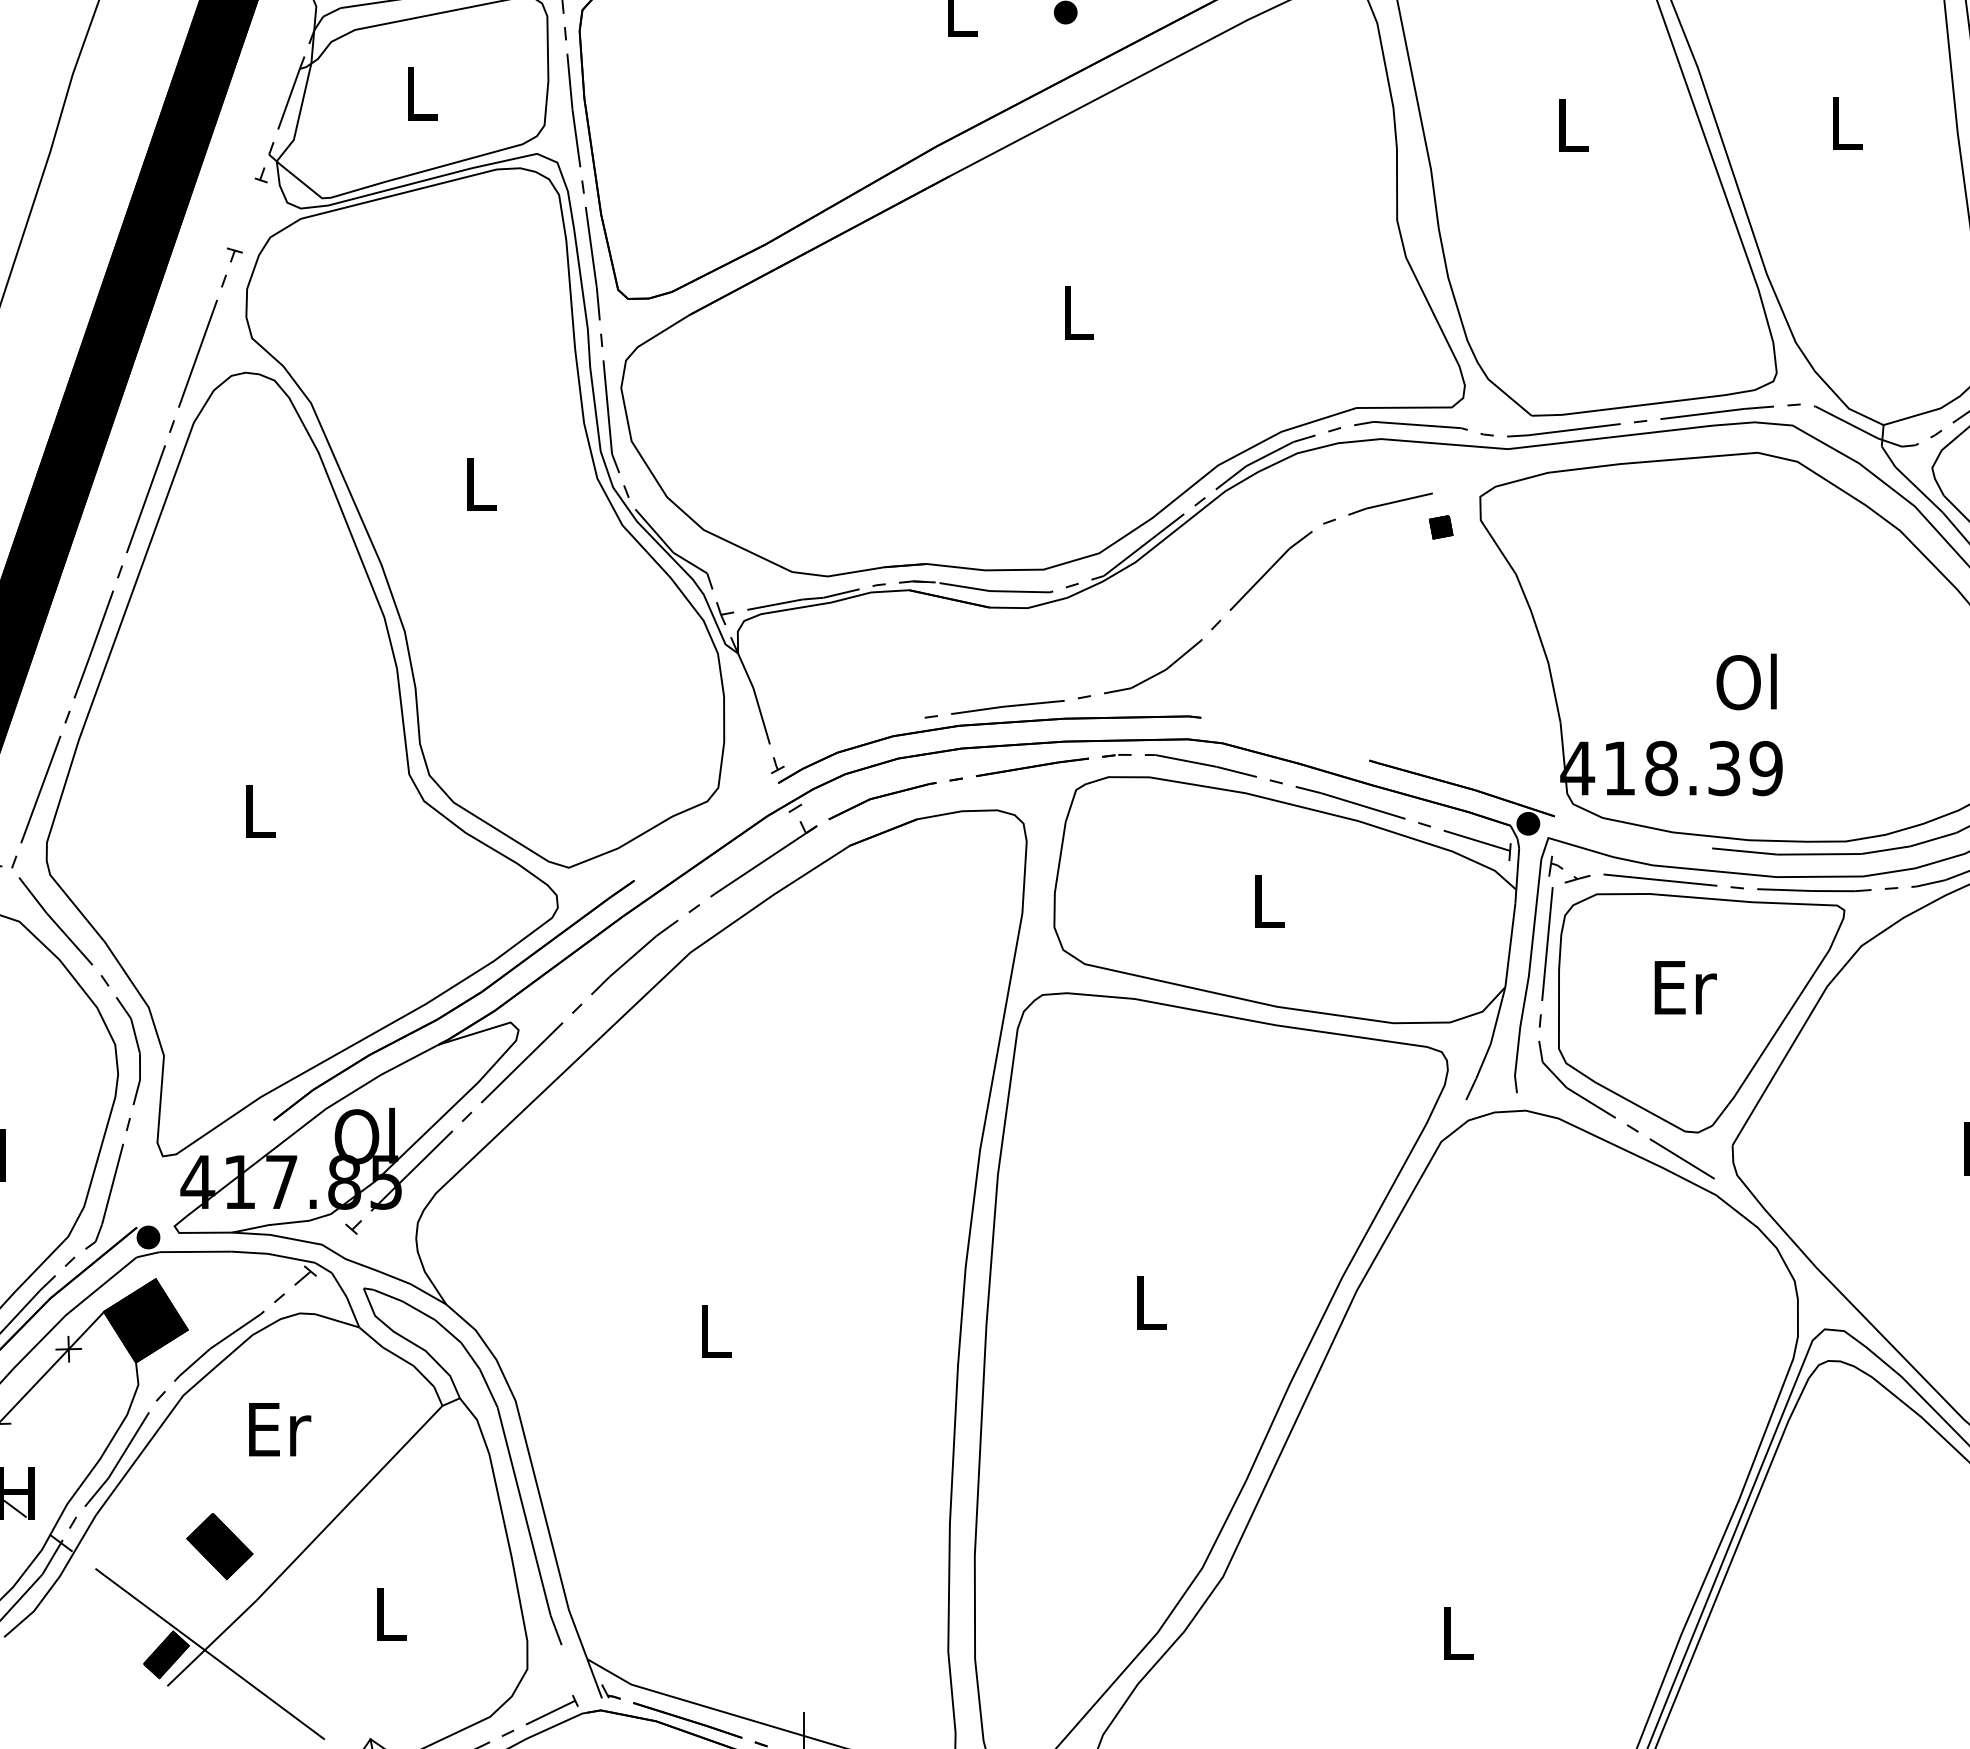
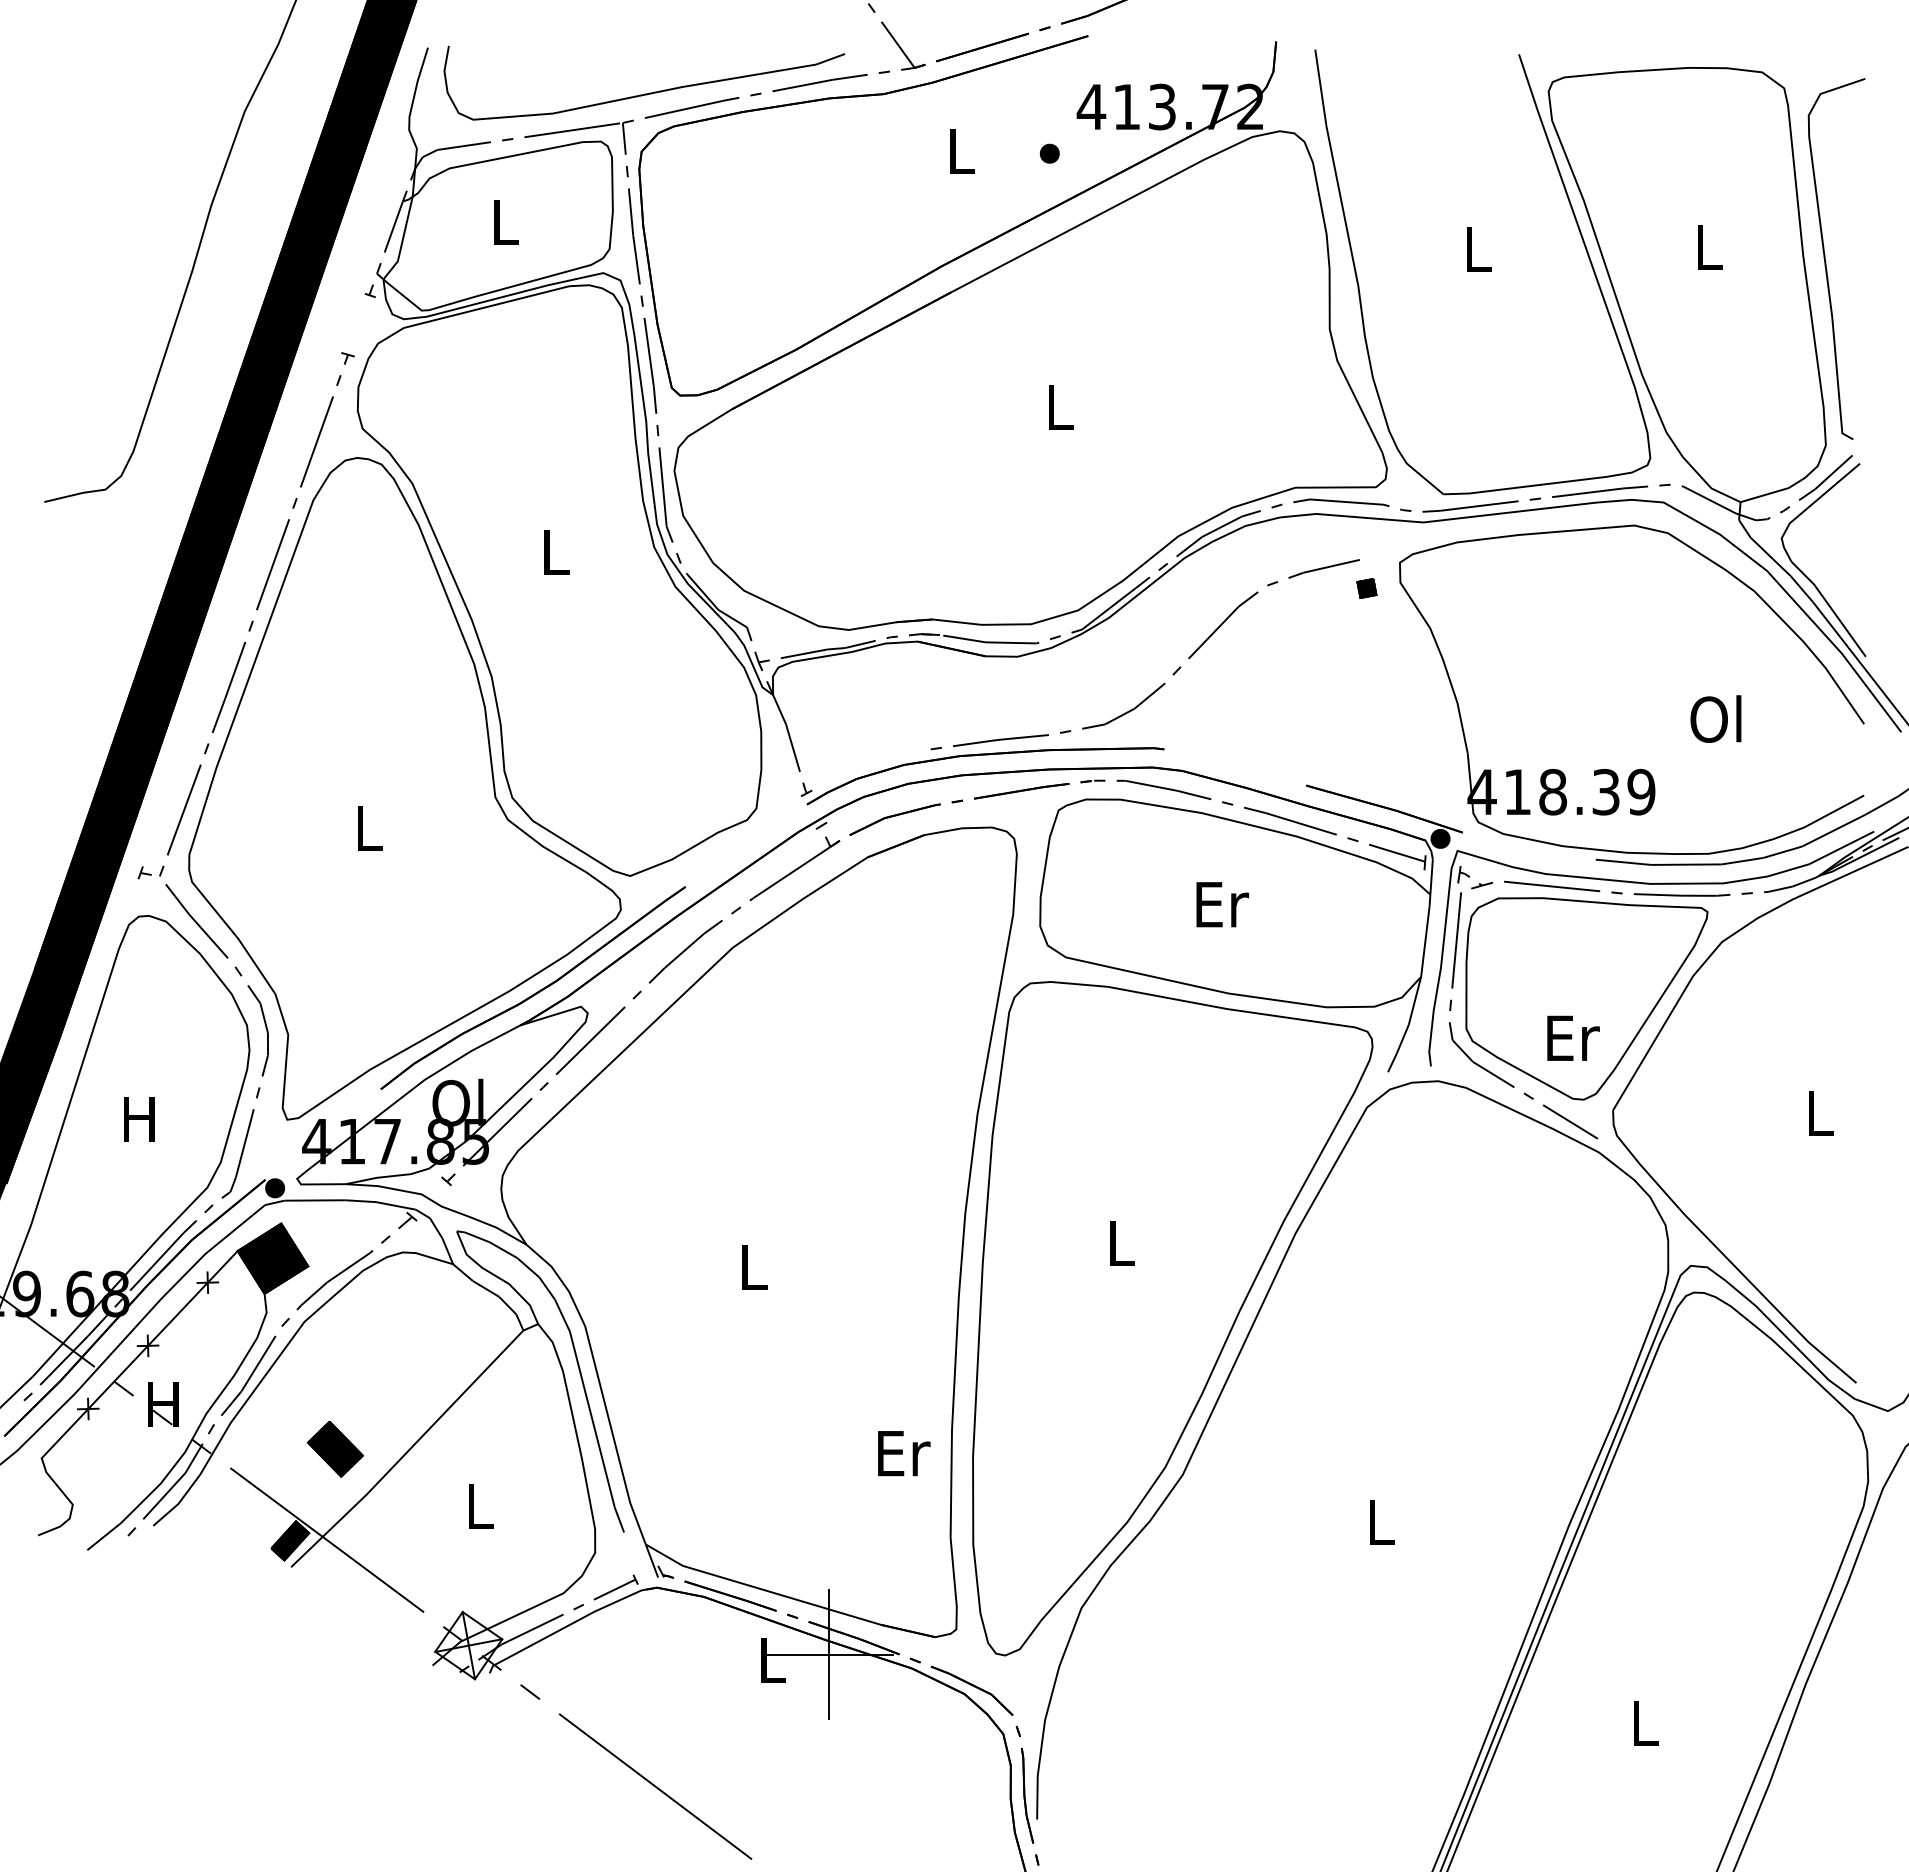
text: (1746, 681) -> (1715, 718), moved
text: (1270, 901) -> (1222, 904), L -> Er
text: (1685, 986) -> (1573, 1037), moved
text: (280, 1429) -> (904, 1453), moved

